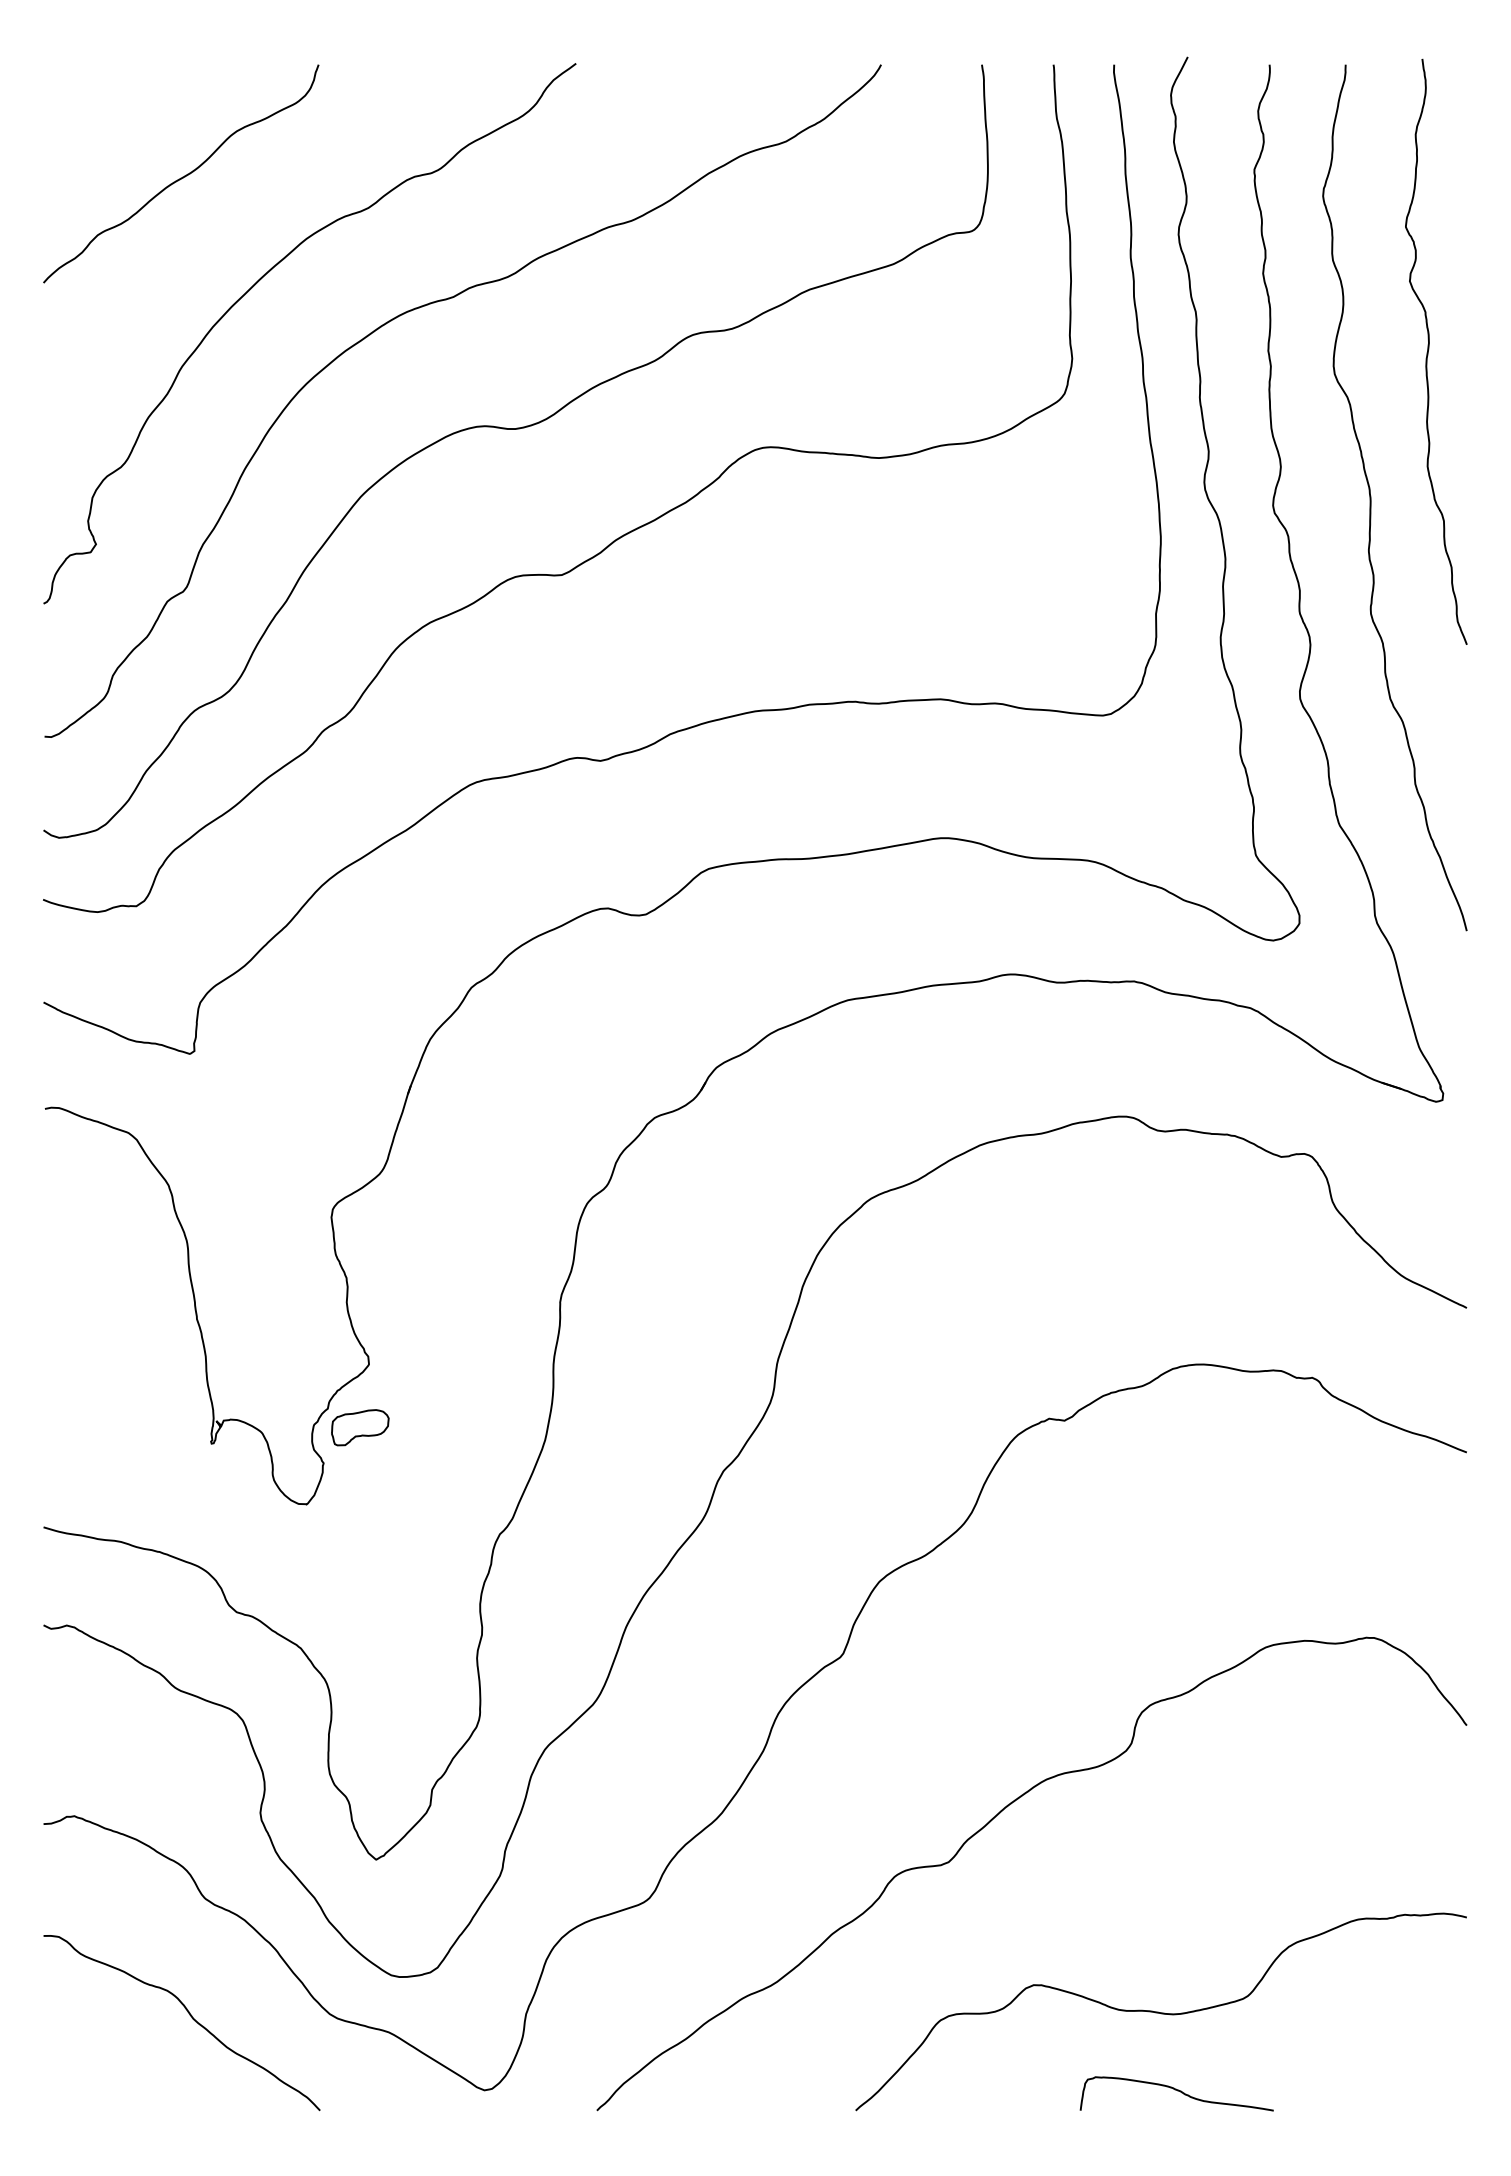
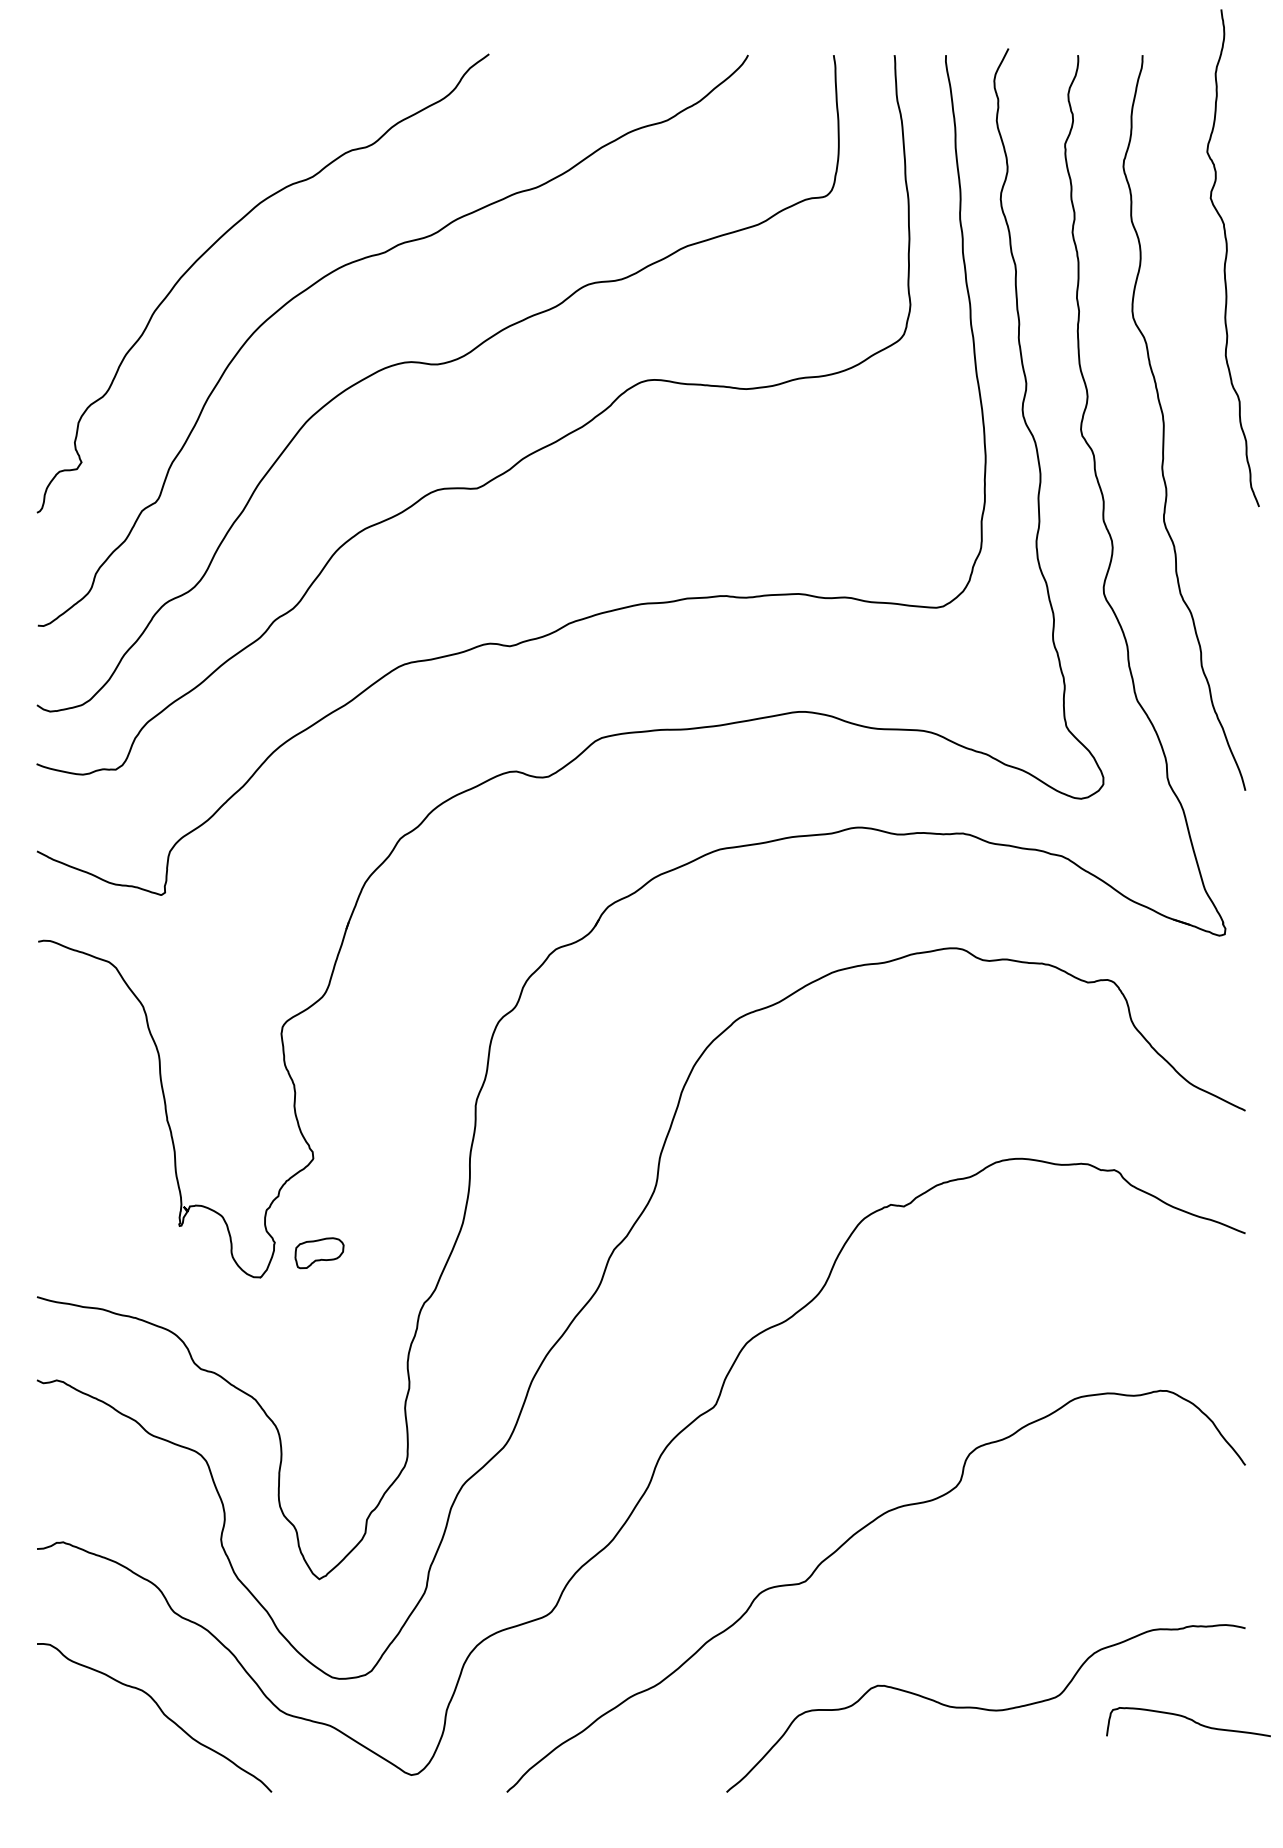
curve: (182, 176) -> (154, 150), removed
curve: (1429, 349) -> (1227, 256), moved
part: (360, 1427) -> (319, 1253), moved
curve: (1177, 2091) -> (1189, 1720), moved

